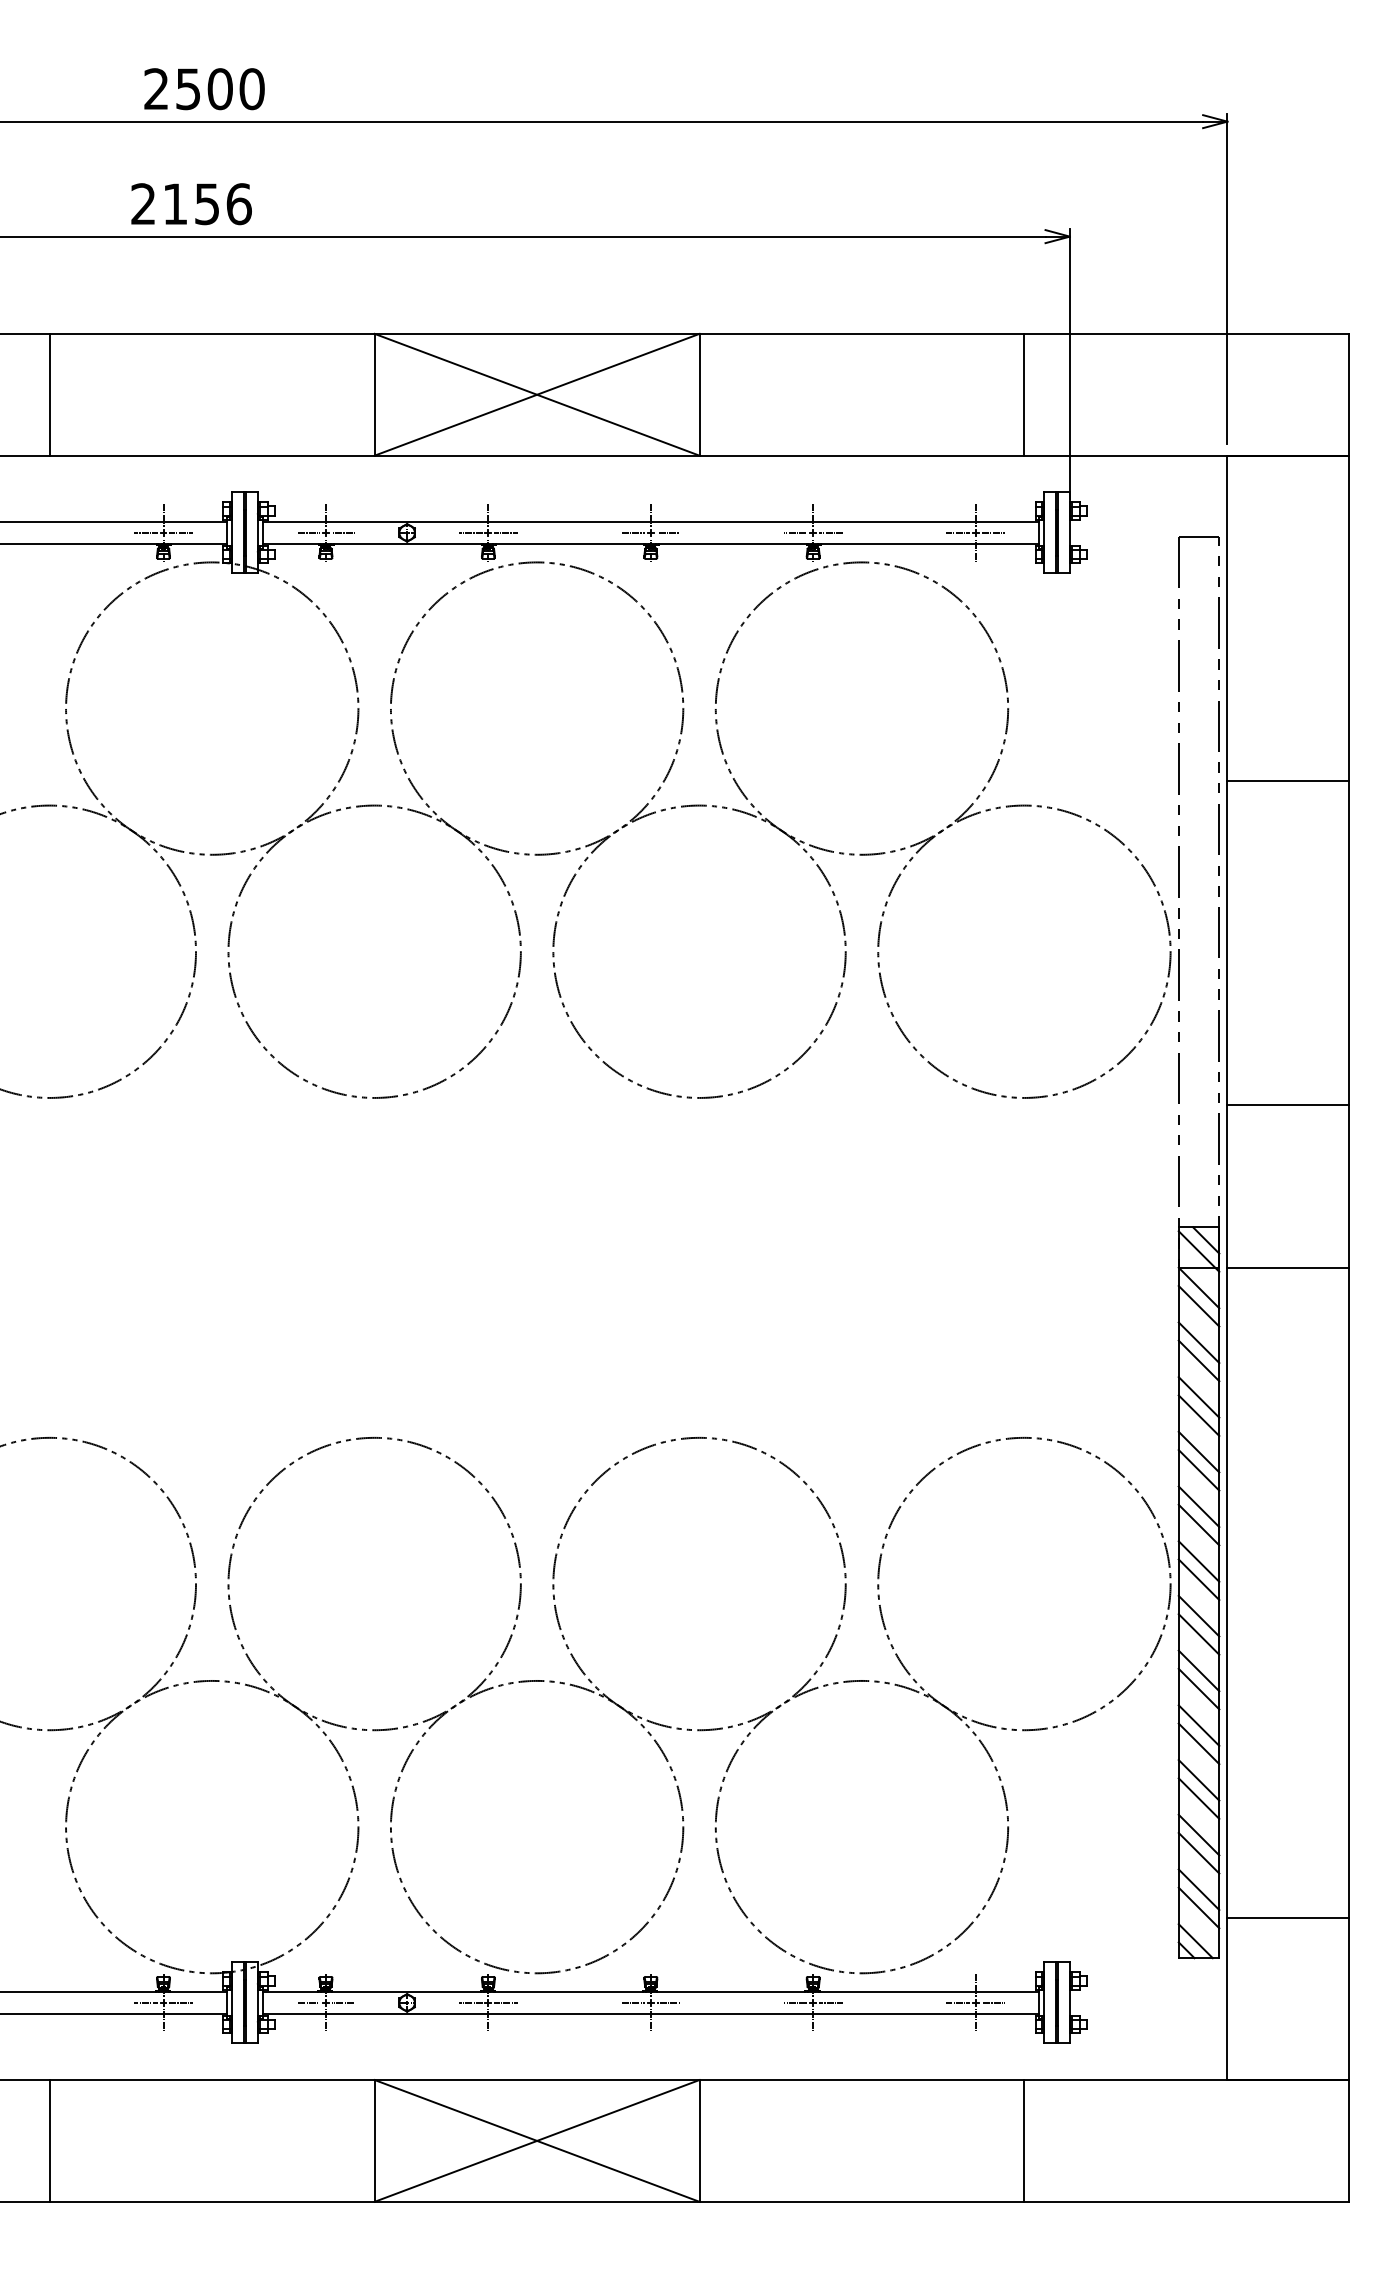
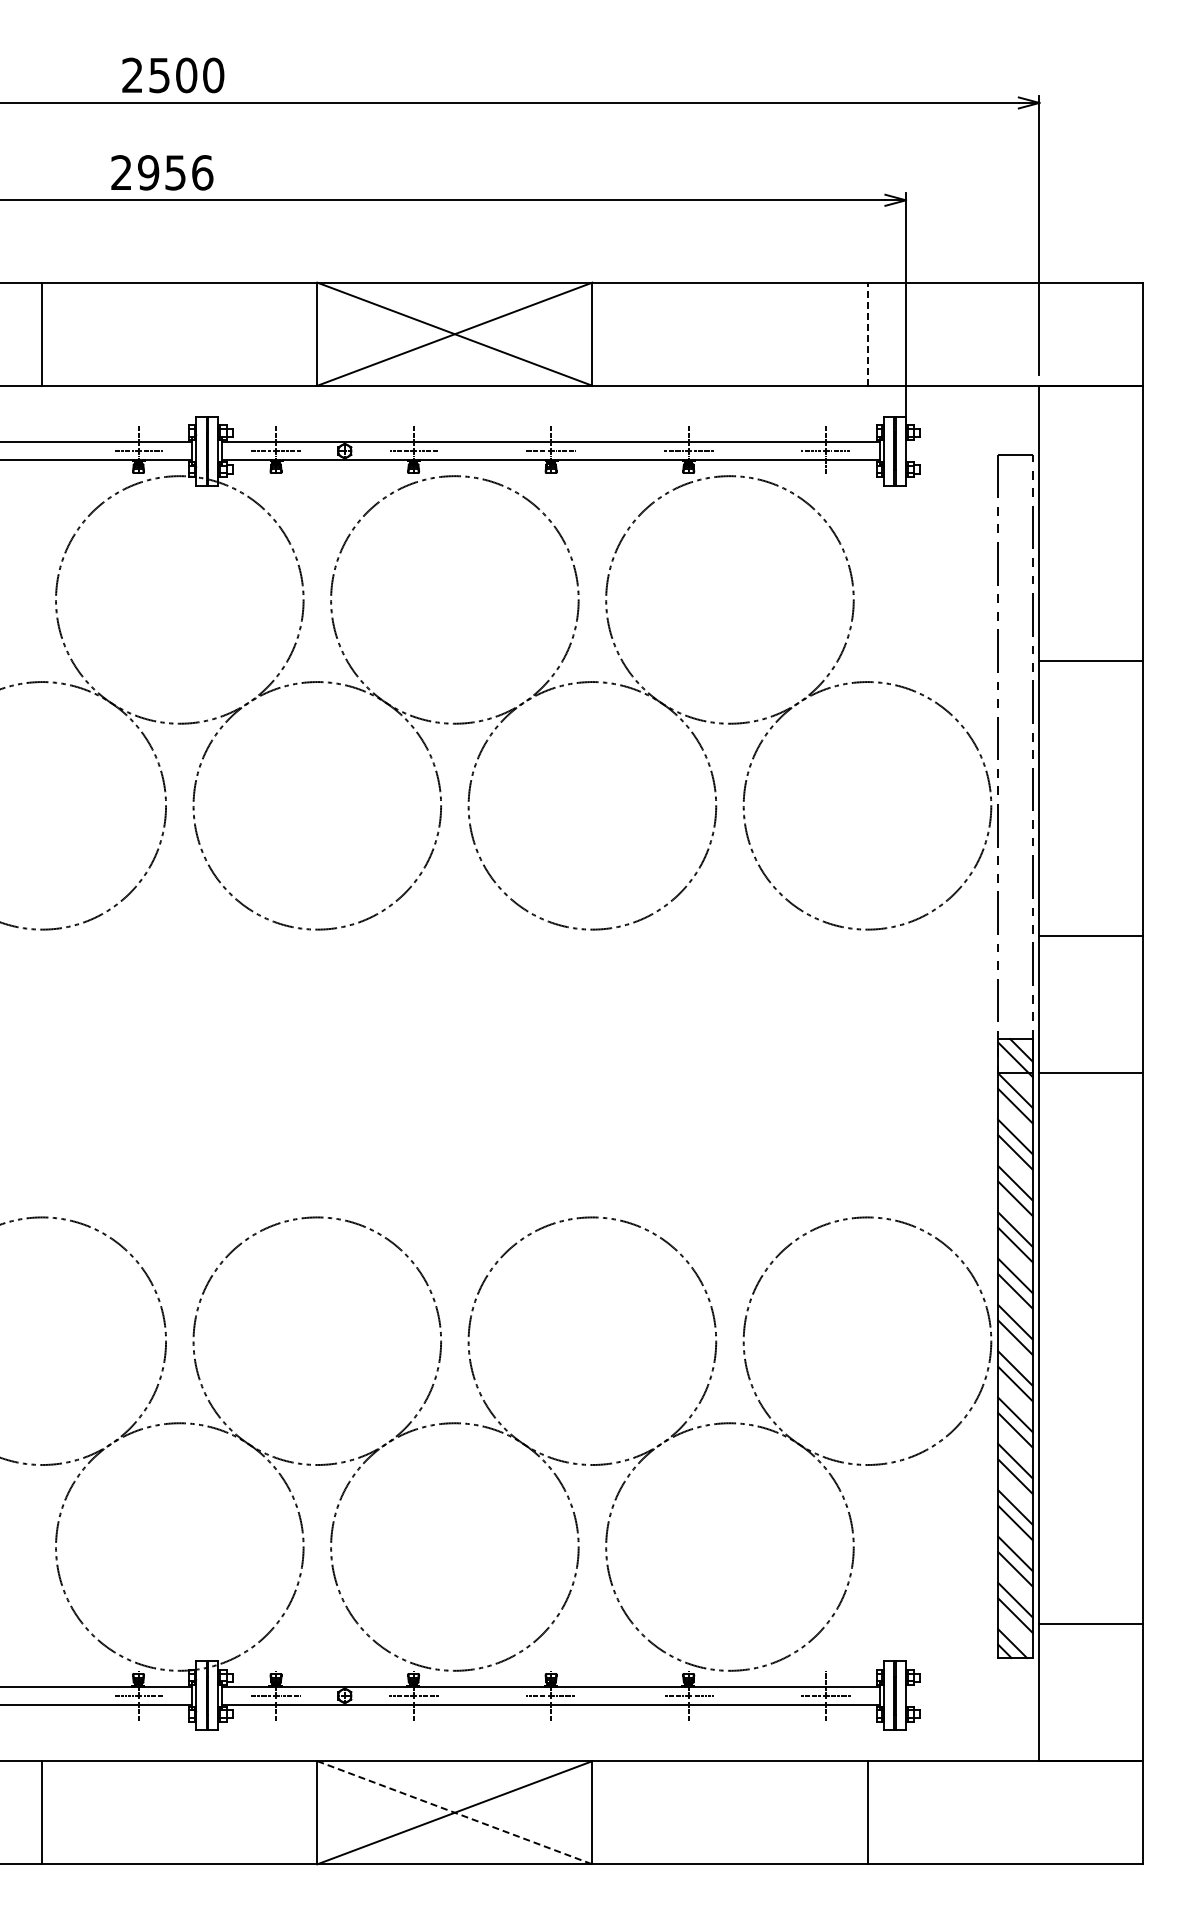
text: (175, 203) -> (148, 172), 2156 -> 2956
line: (1024, 395) -> (867, 334), solid -> dashed
line: (536, 2140) -> (454, 1812), solid -> dashed

